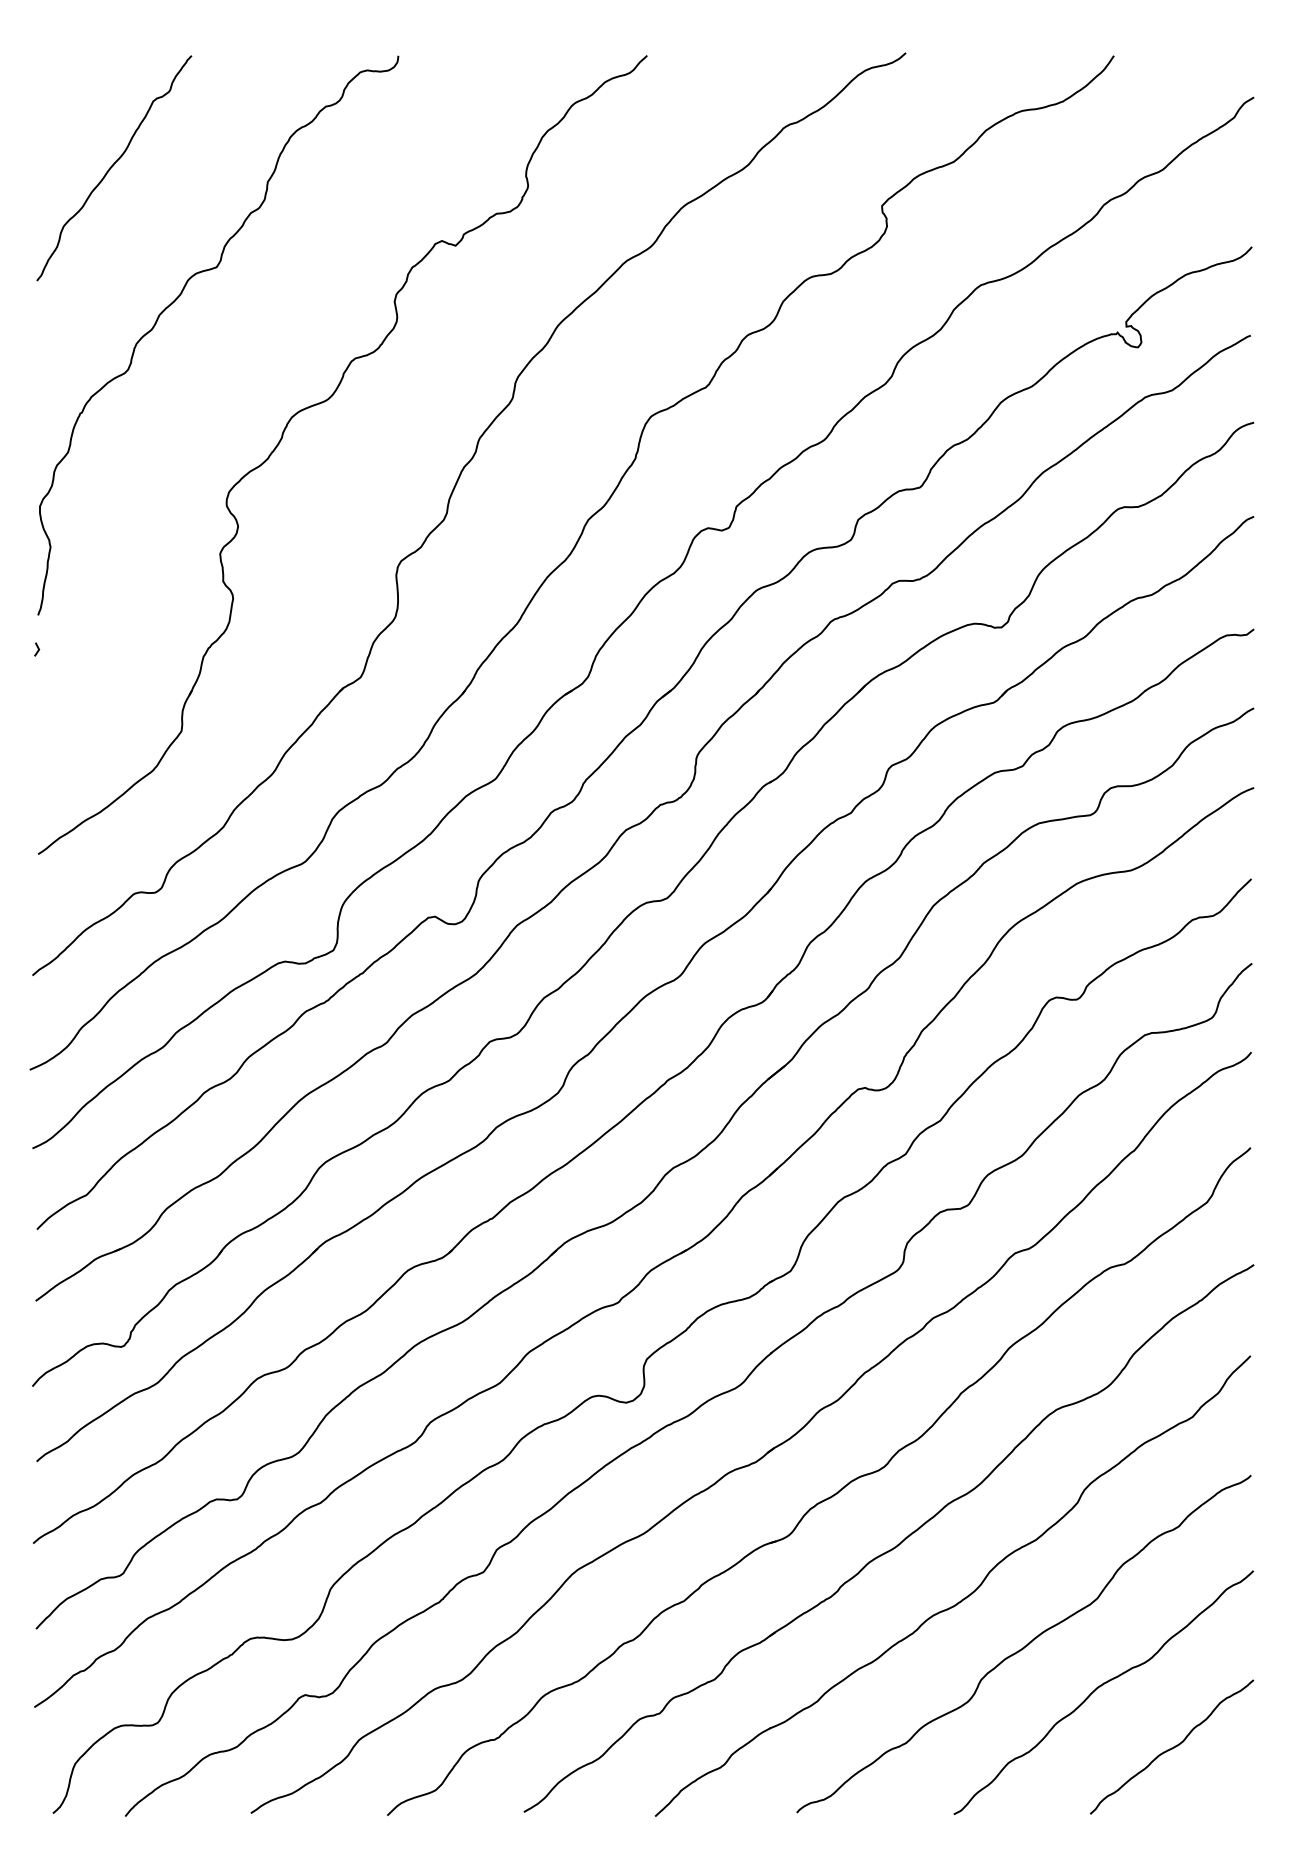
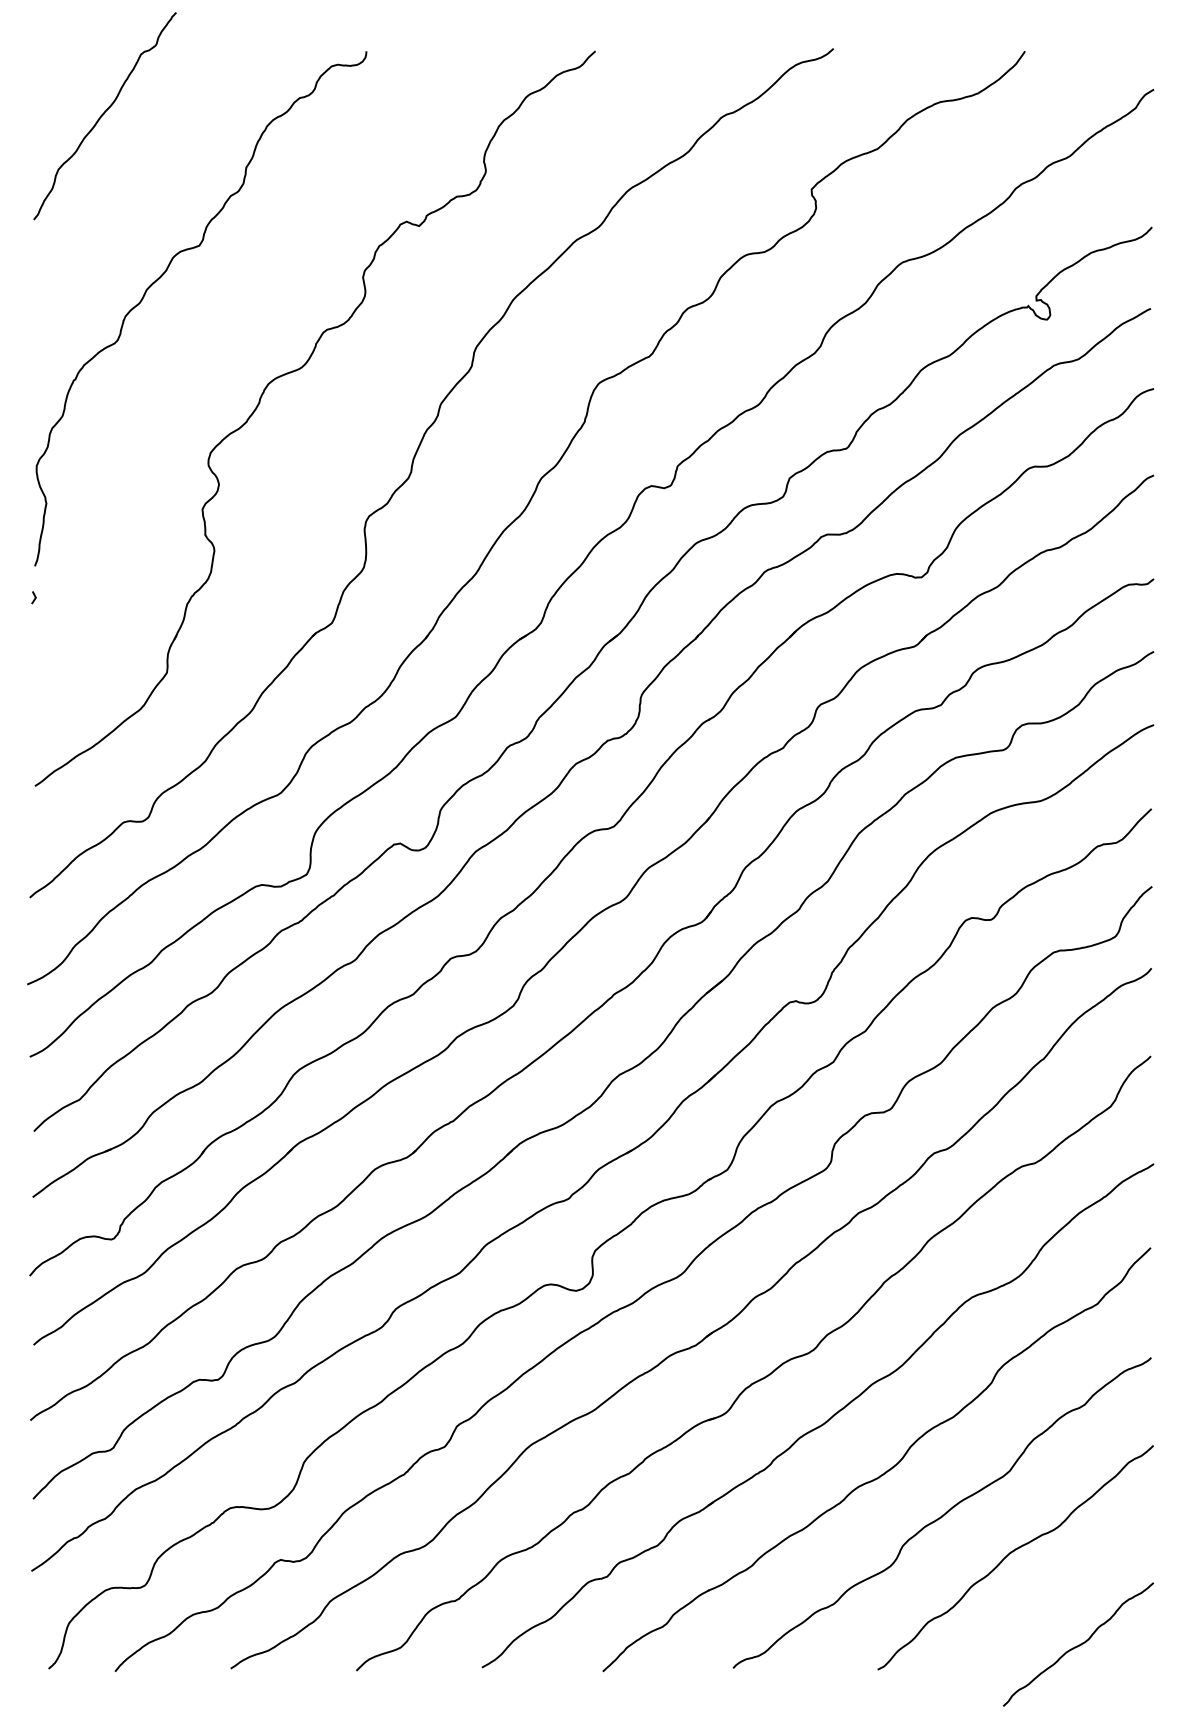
curve: (113, 166) -> (104, 114), moved
curve: (1173, 1746) -> (1079, 1644), moved

